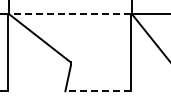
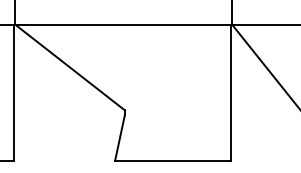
line: (69, 13) -> (122, 23), dashed -> solid
line: (98, 91) -> (173, 161), dashed -> solid

